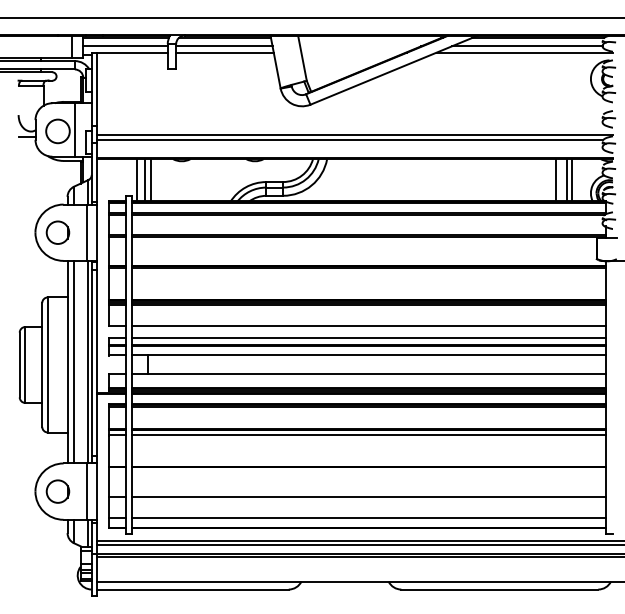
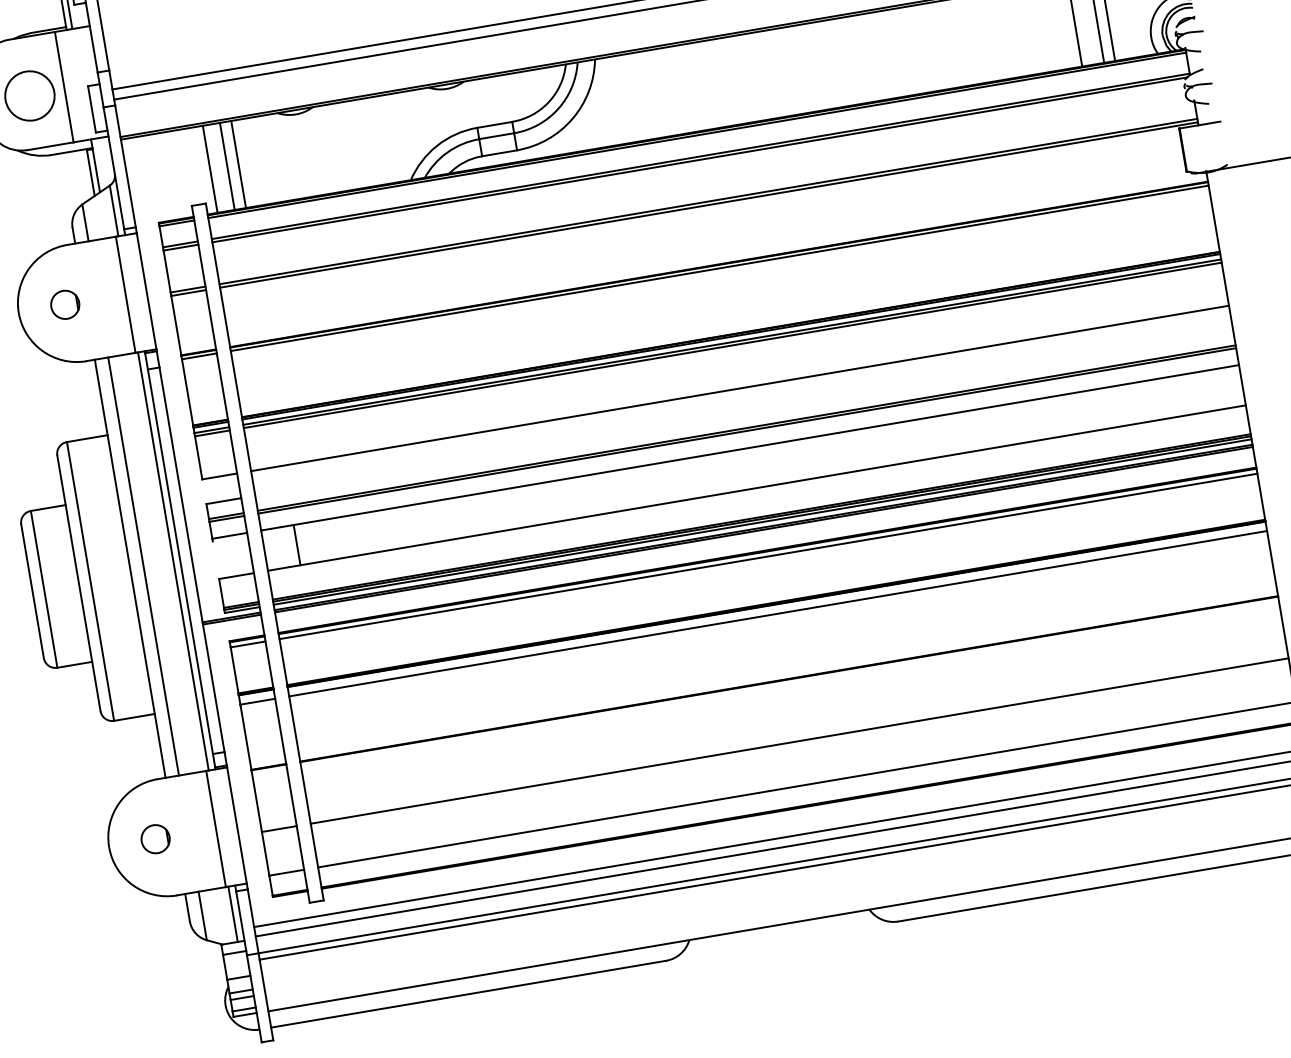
part: (57, 232) -> (64, 304), size x0.6
line: (369, 337) -> (744, 412), removed
part: (57, 491) -> (154, 839), size x0.6

